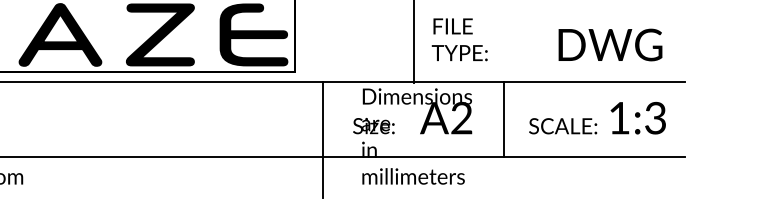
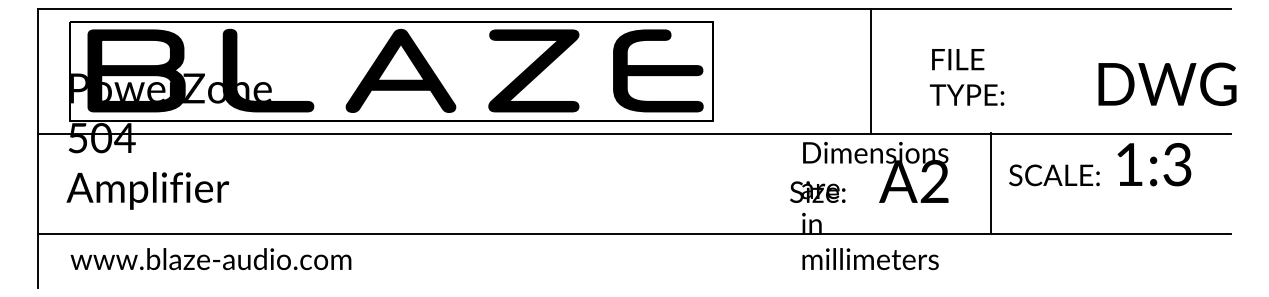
text: (546, 39) -> (1082, 77), moved
text: (597, 118) -> (1100, 164), moved
line: (323, 139) -> (750, 210), removed

